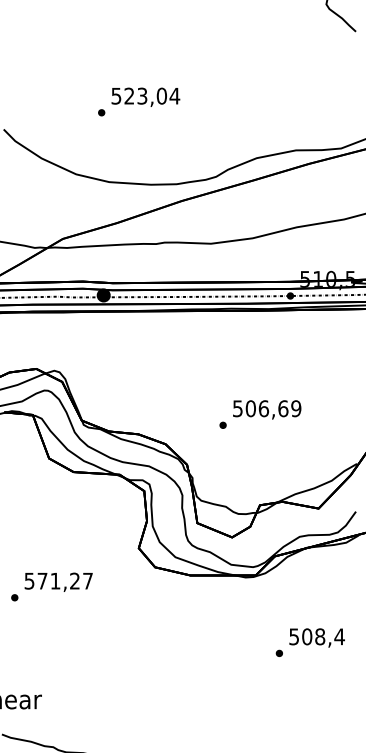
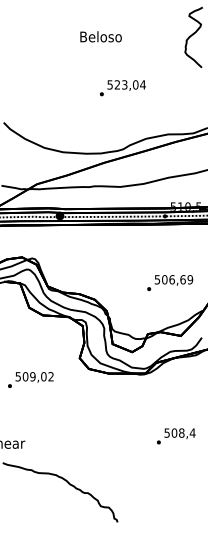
text: (138, 102) -> (122, 88), moved
text: (261, 413) -> (170, 282), moved
text: (63, 580) -> (37, 376), 571,27 -> 509,02
text: (310, 642) -> (176, 436), moved

